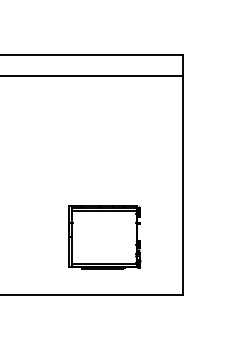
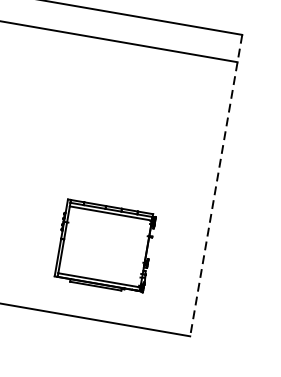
line: (182, 175) -> (216, 186), solid -> dashed

